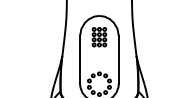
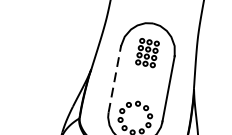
line: (80, 59) -> (115, 78), solid -> dashed

